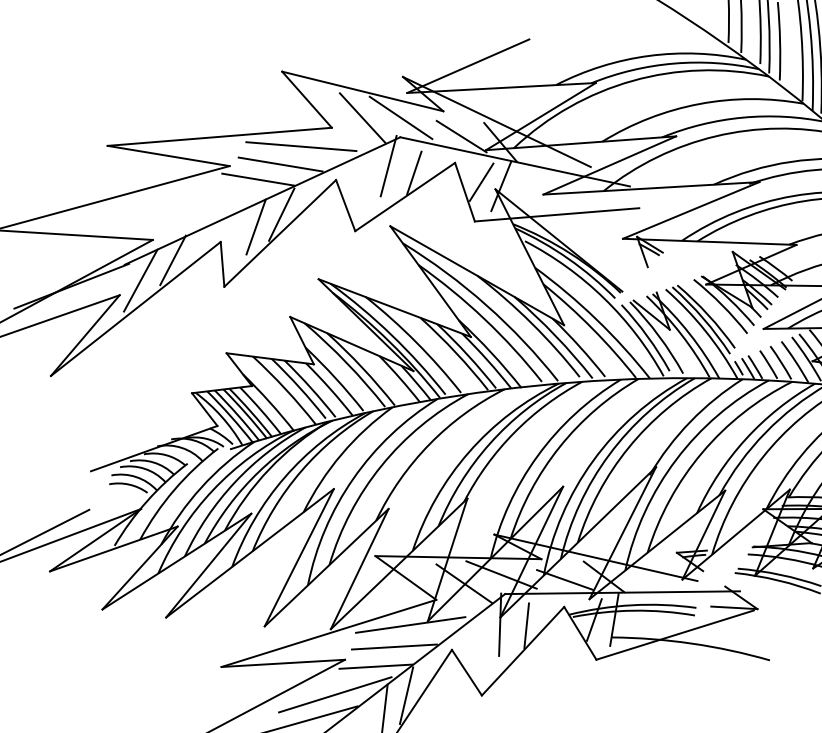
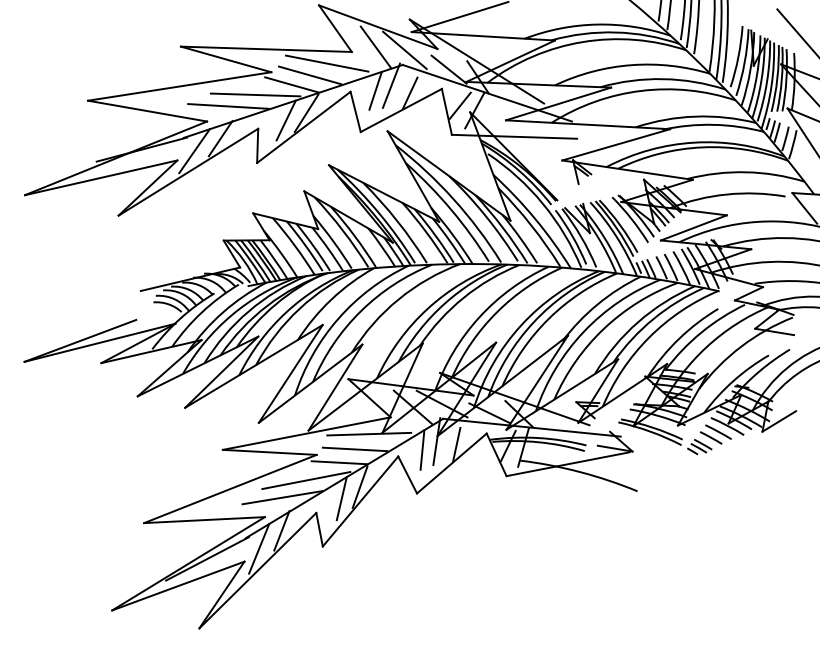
line: (368, 174) -> (375, 90), added
line: (212, 197) -> (255, 94), added
line: (178, 217) -> (228, 106), added
line: (482, 637) -> (422, 449), added

